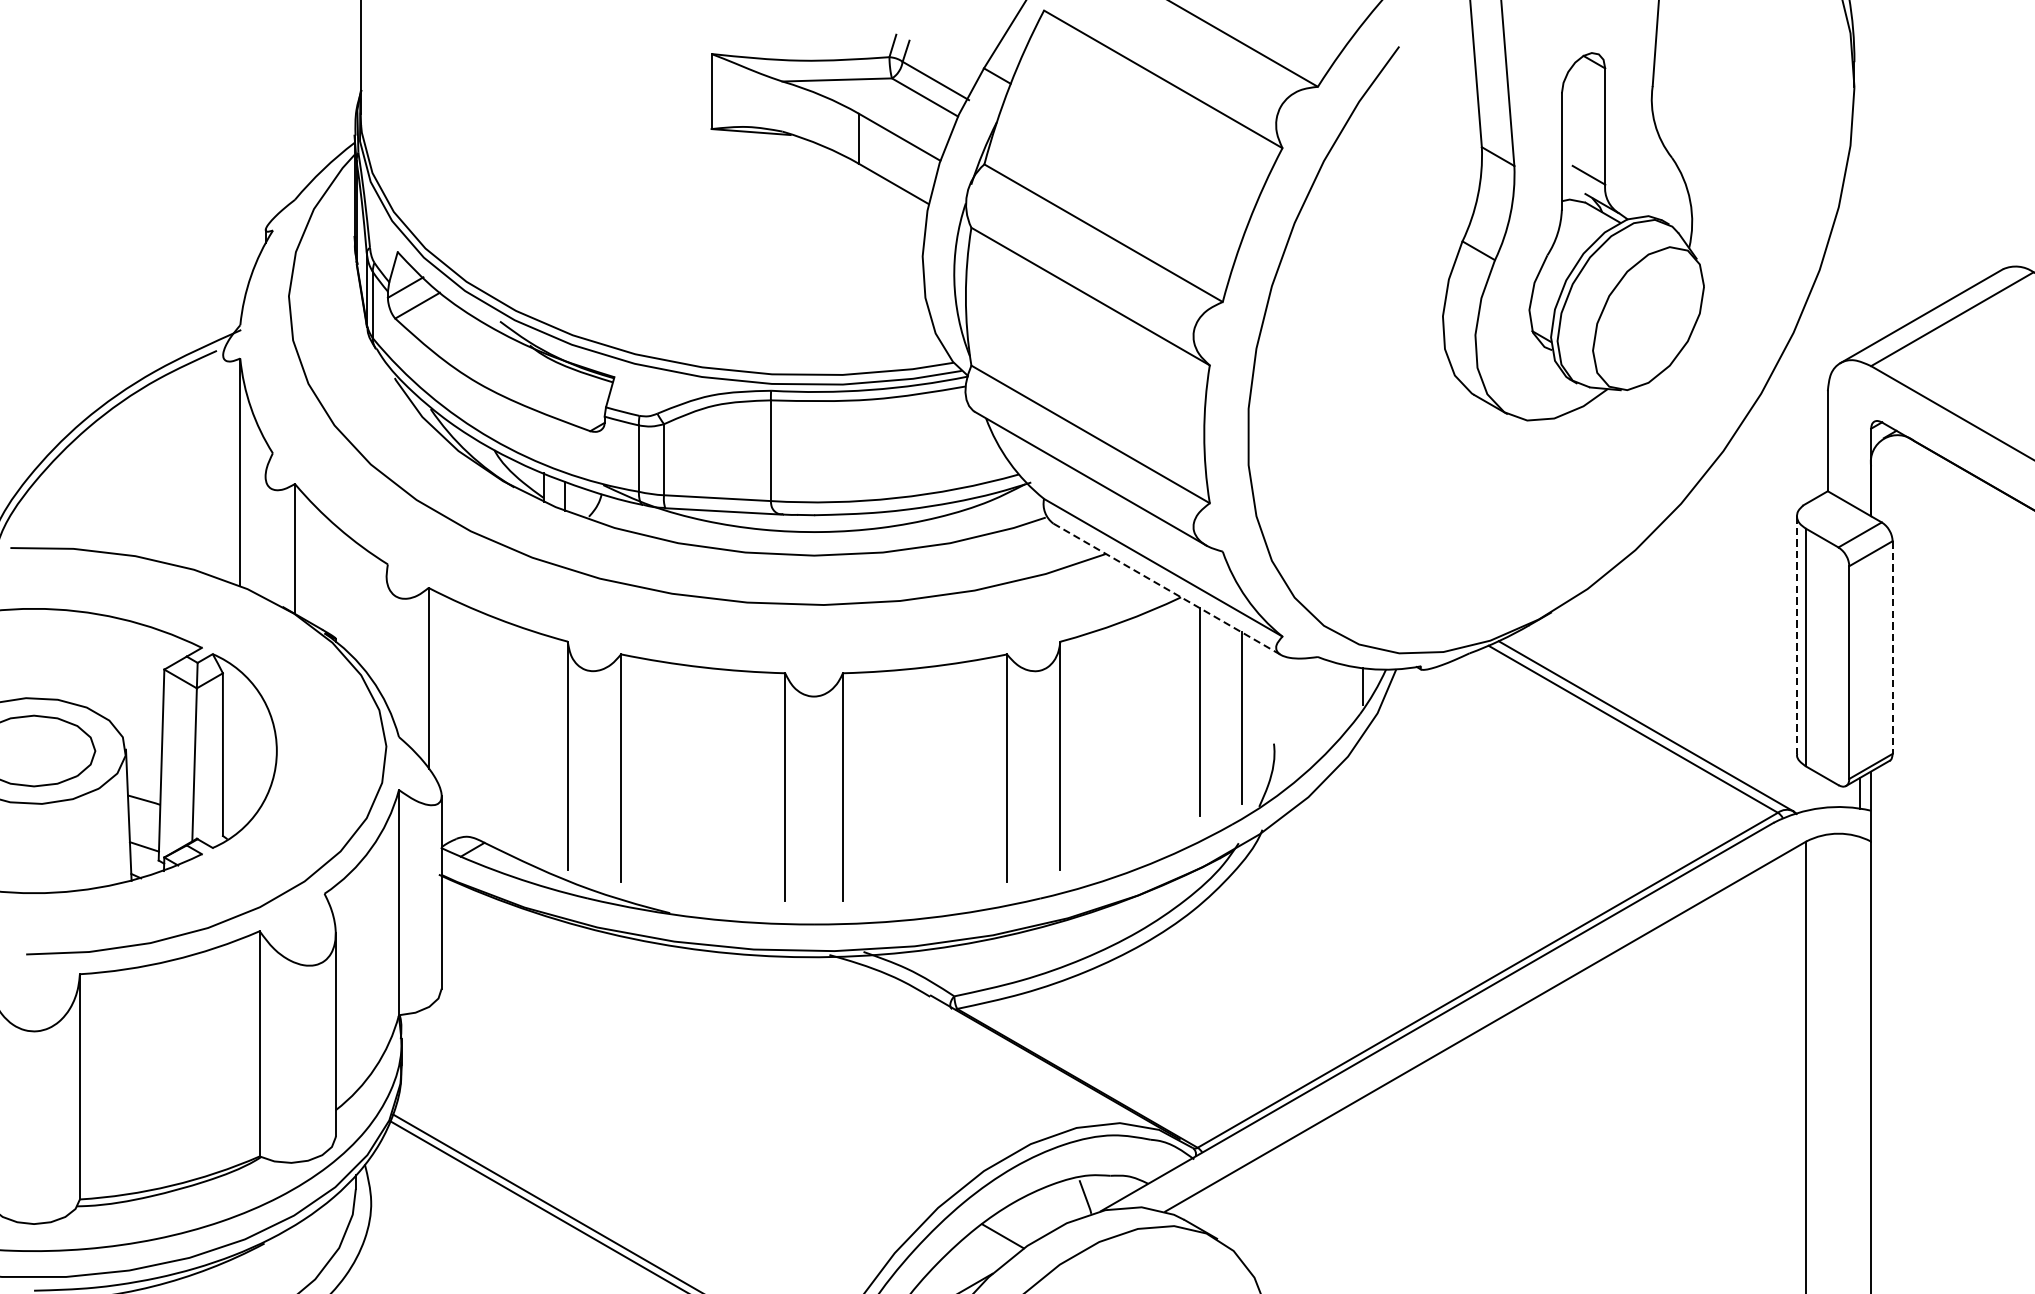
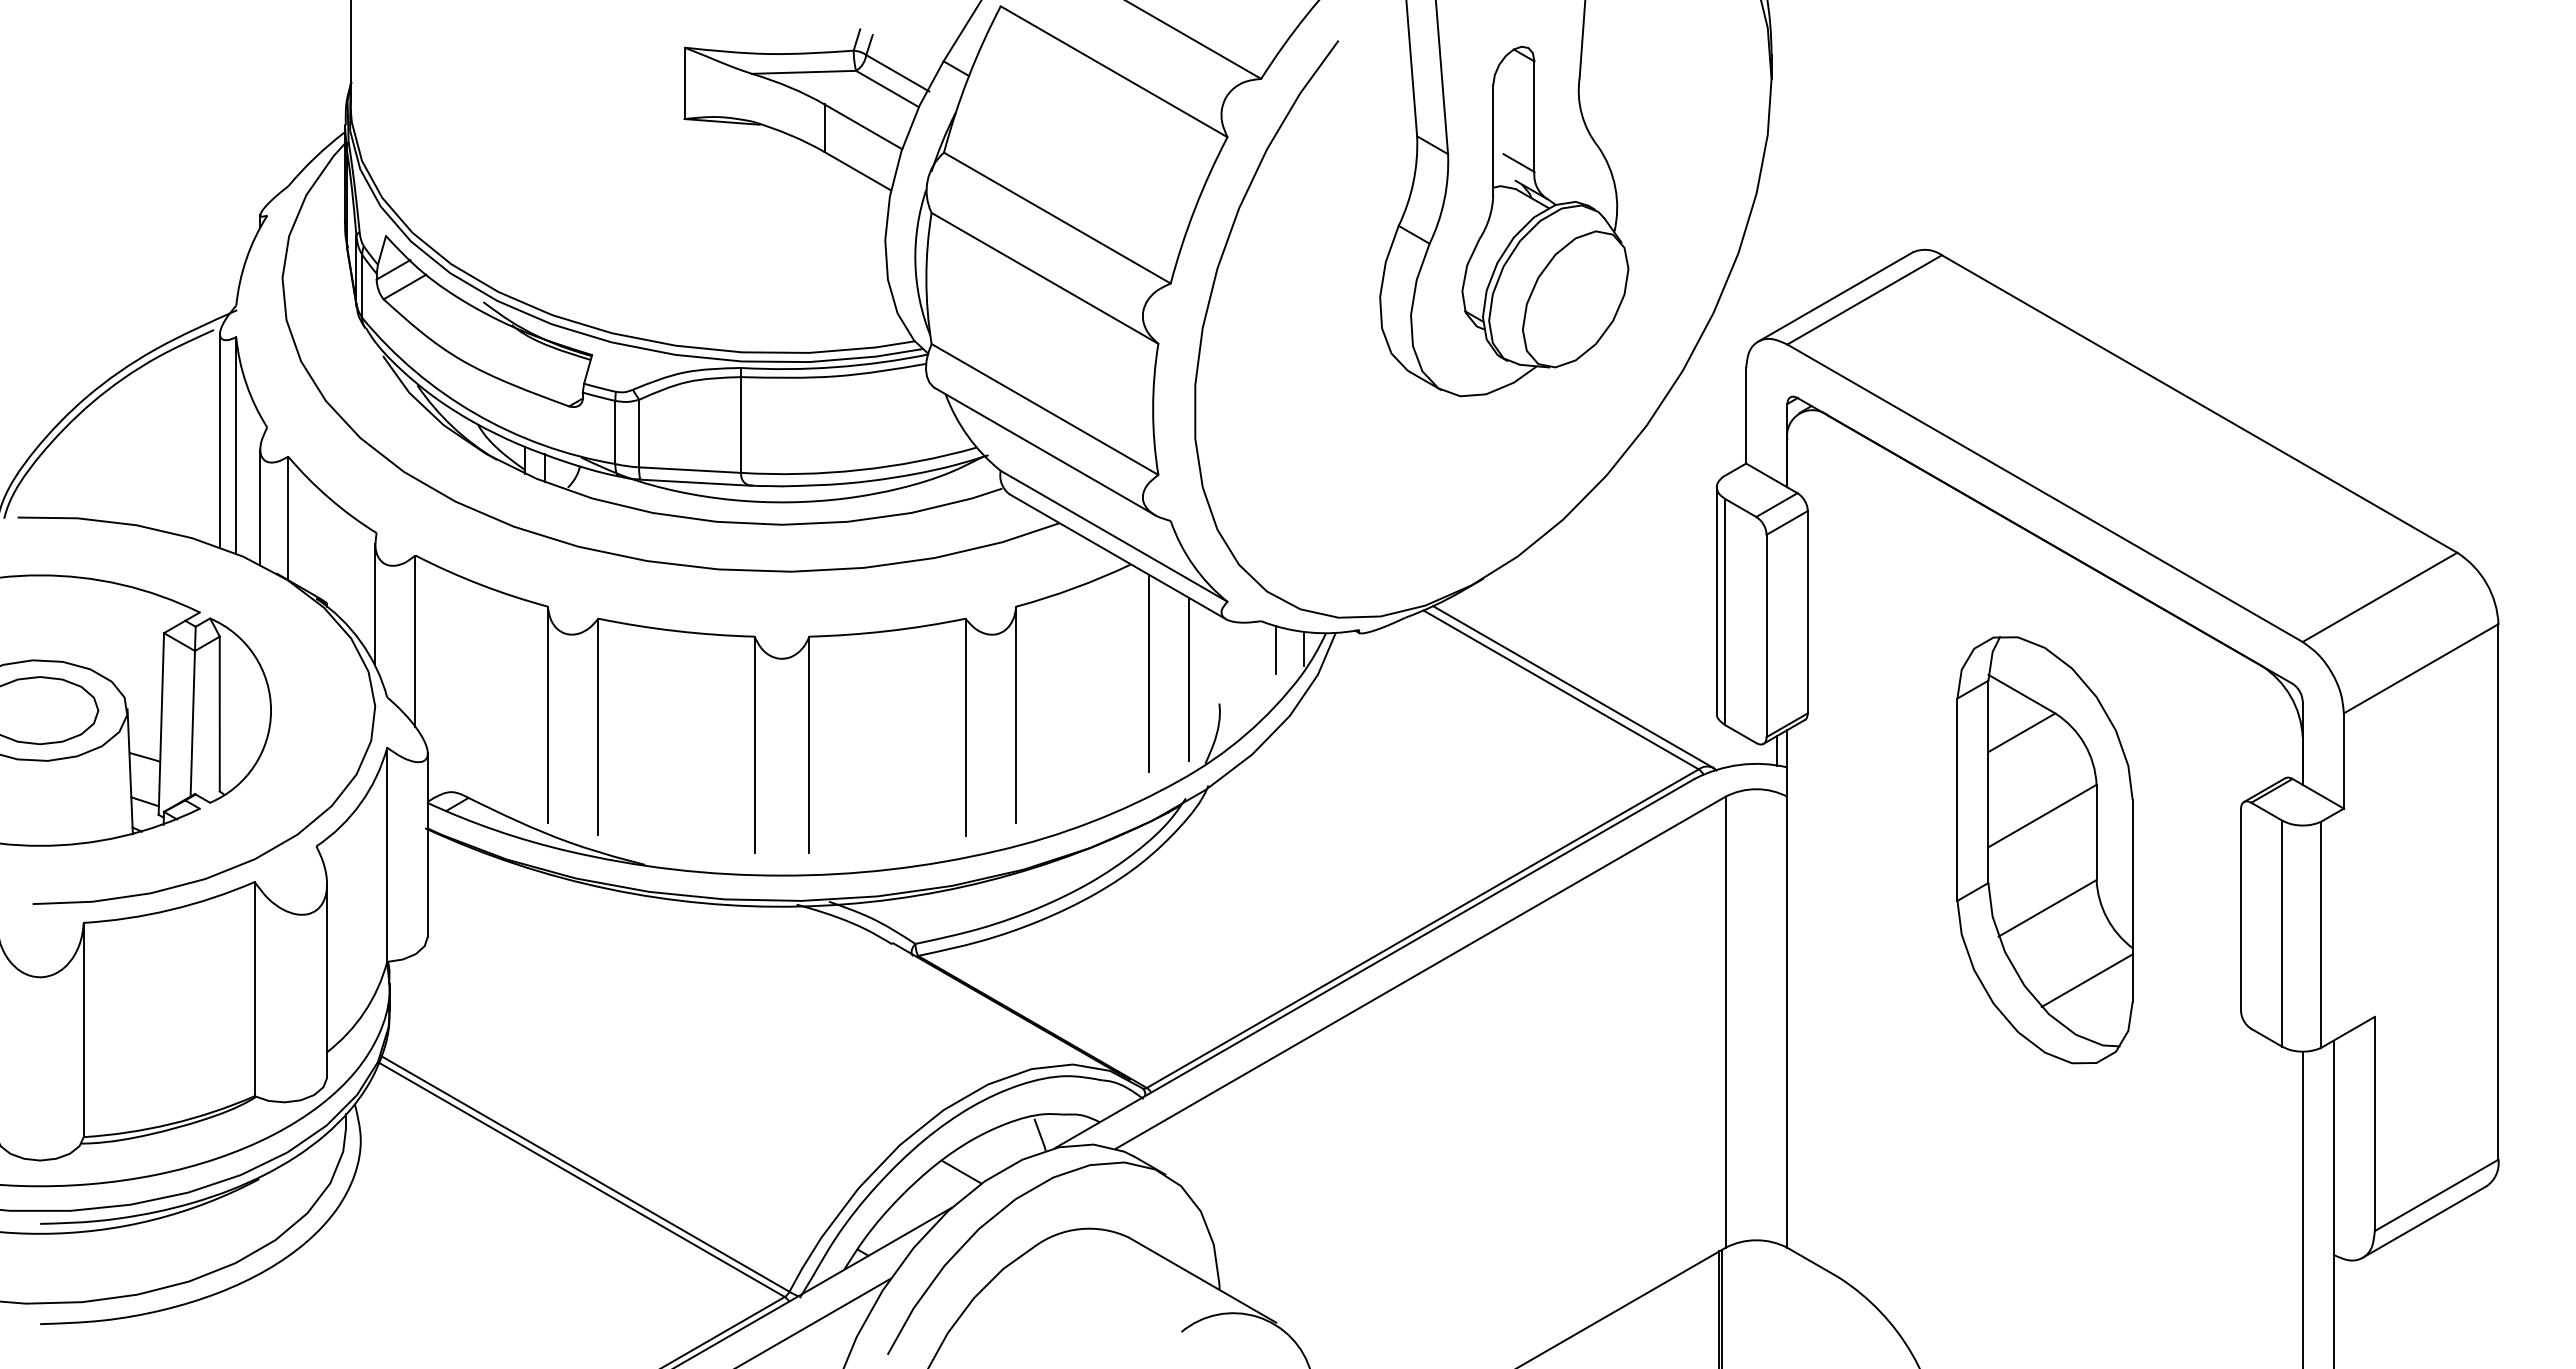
line: (222, 467) -> (219, 440), added
line: (265, 536) -> (260, 506), added
line: (1166, 588) -> (1117, 556), dashed -> solid
line: (1796, 635) -> (1716, 600), dashed -> solid
line: (386, 638) -> (375, 603), added
line: (1892, 647) -> (1807, 612), dashed -> solid
line: (1332, 686) -> (1275, 649), added

